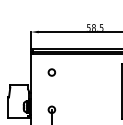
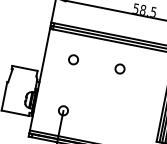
circle: (85, 72) -> (119, 68), added

